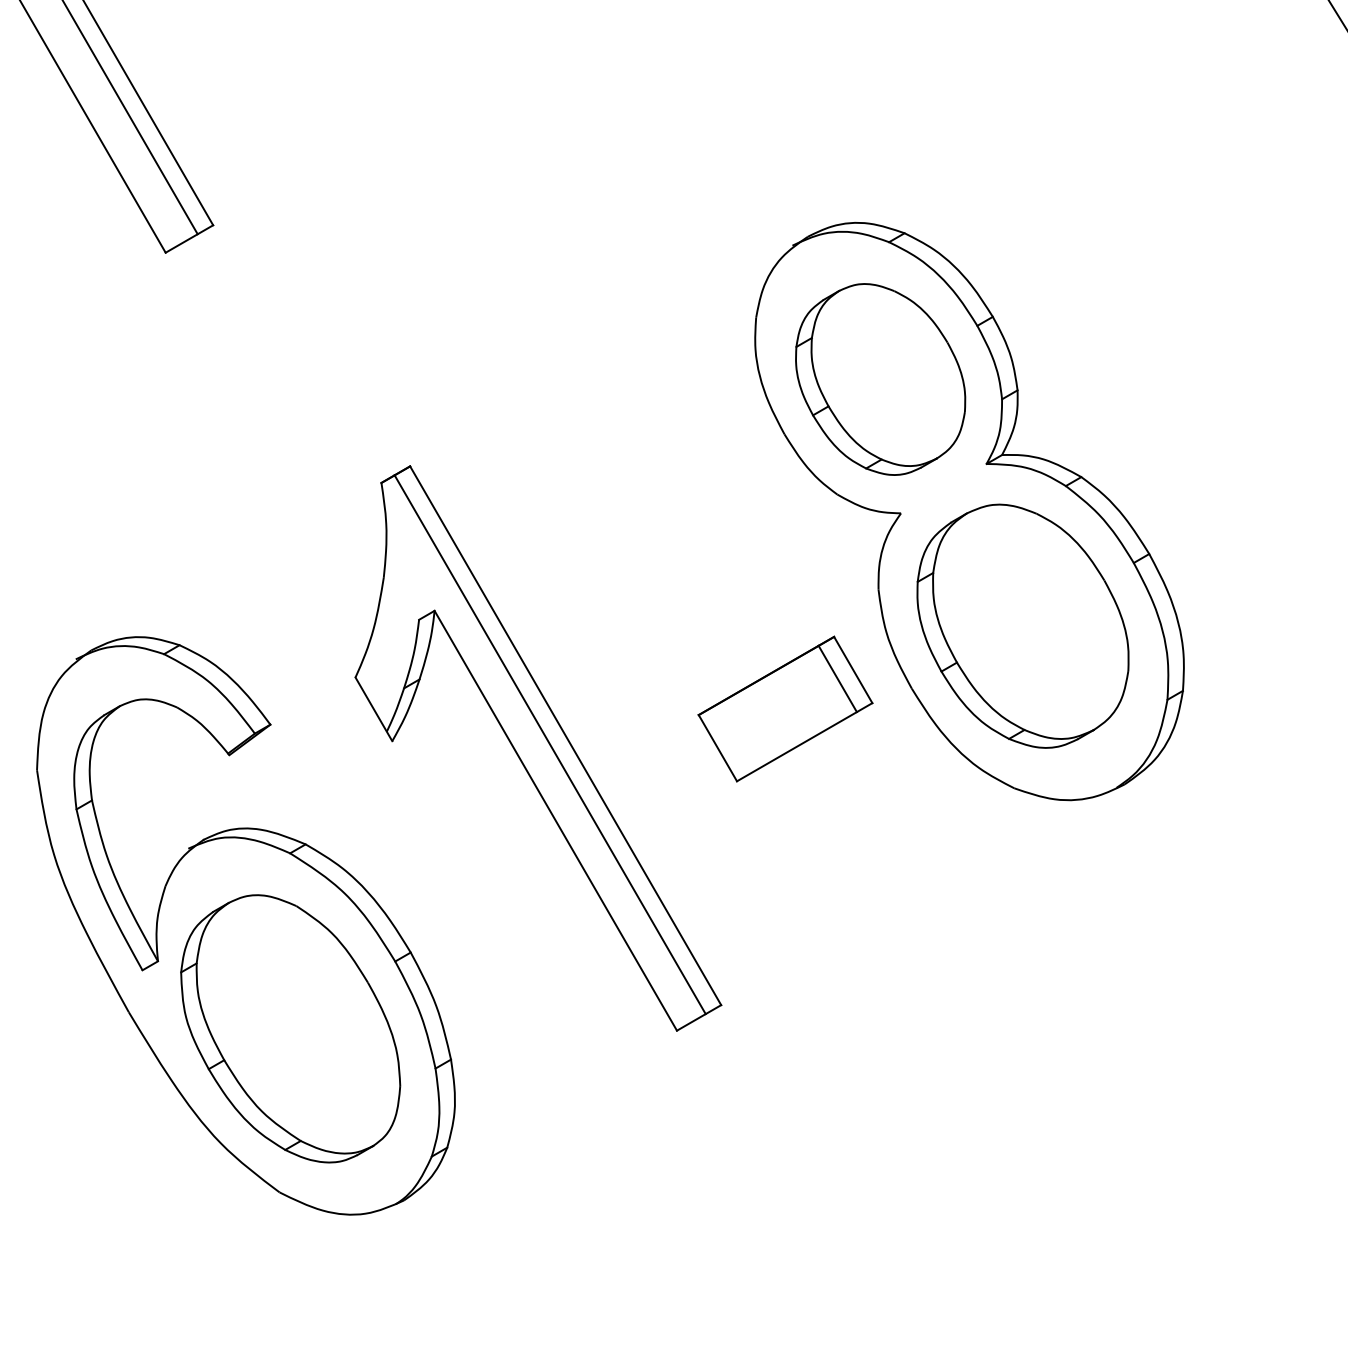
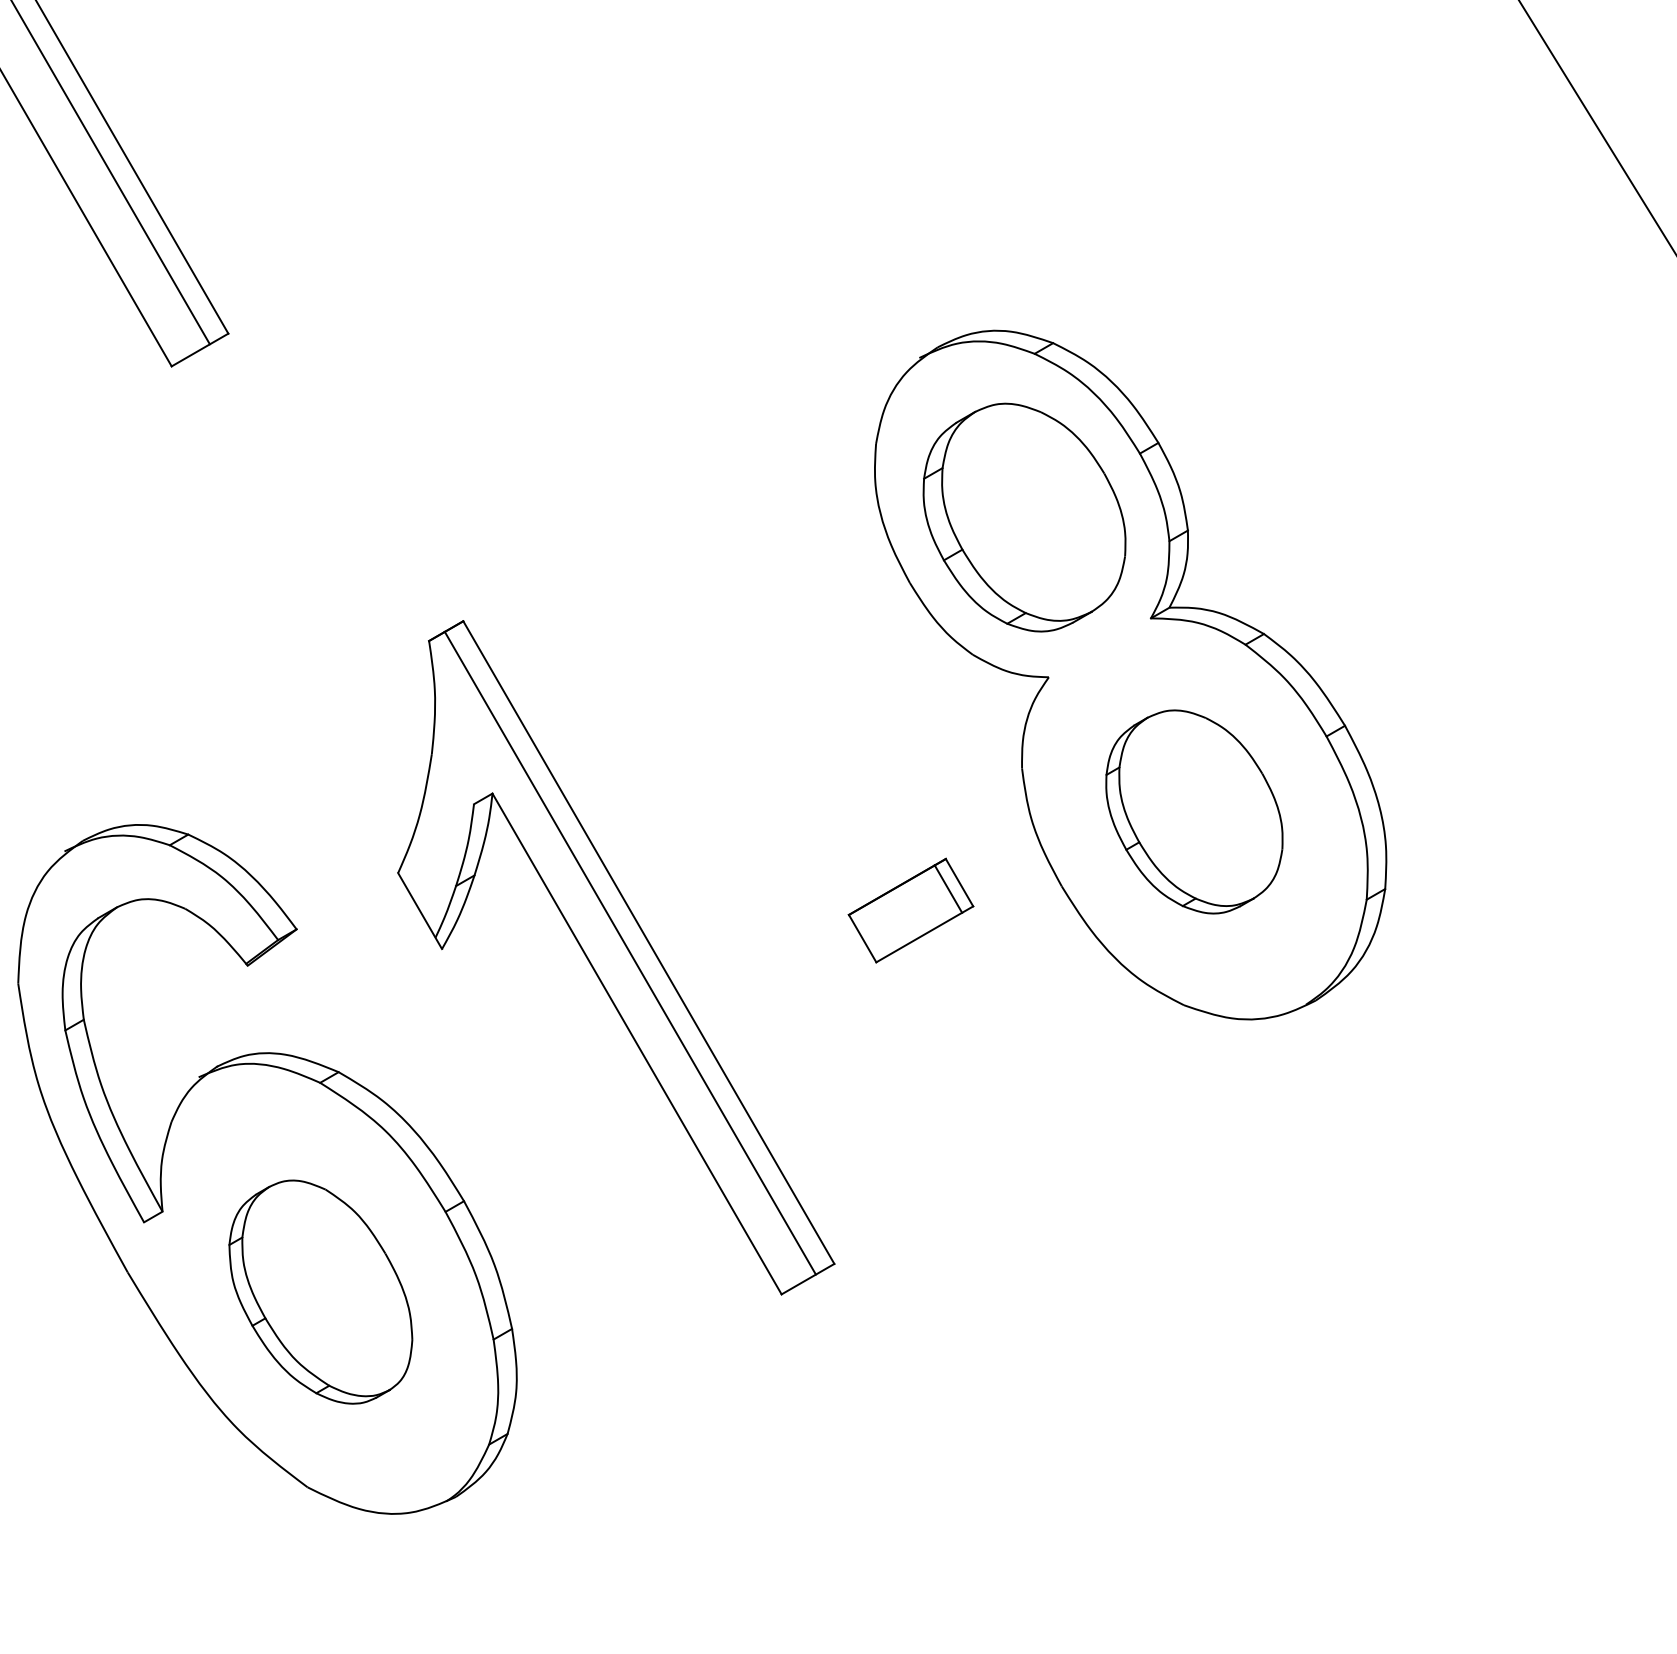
part: (1023, 625) -> (1194, 811), size x0.7
part: (785, 708) -> (910, 910), size x0.6
part: (290, 1028) -> (320, 1291), size x0.7

